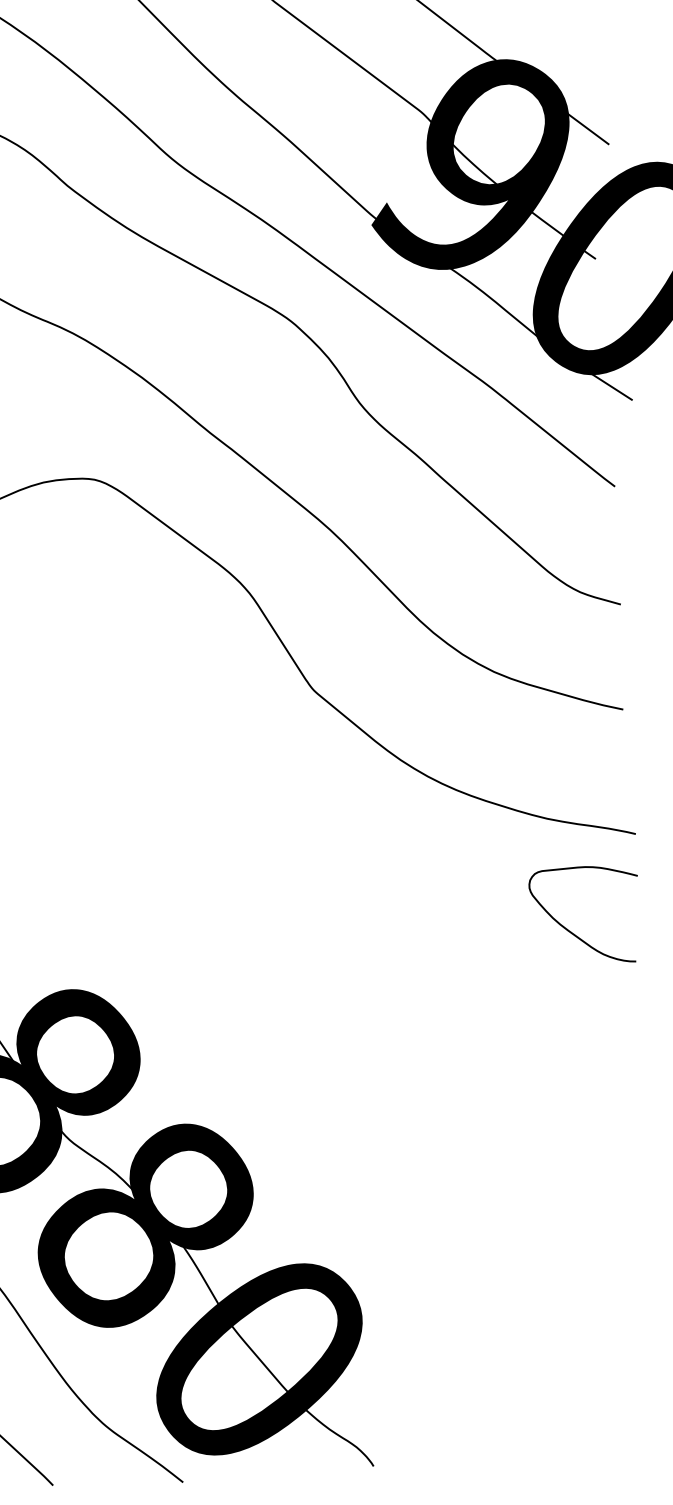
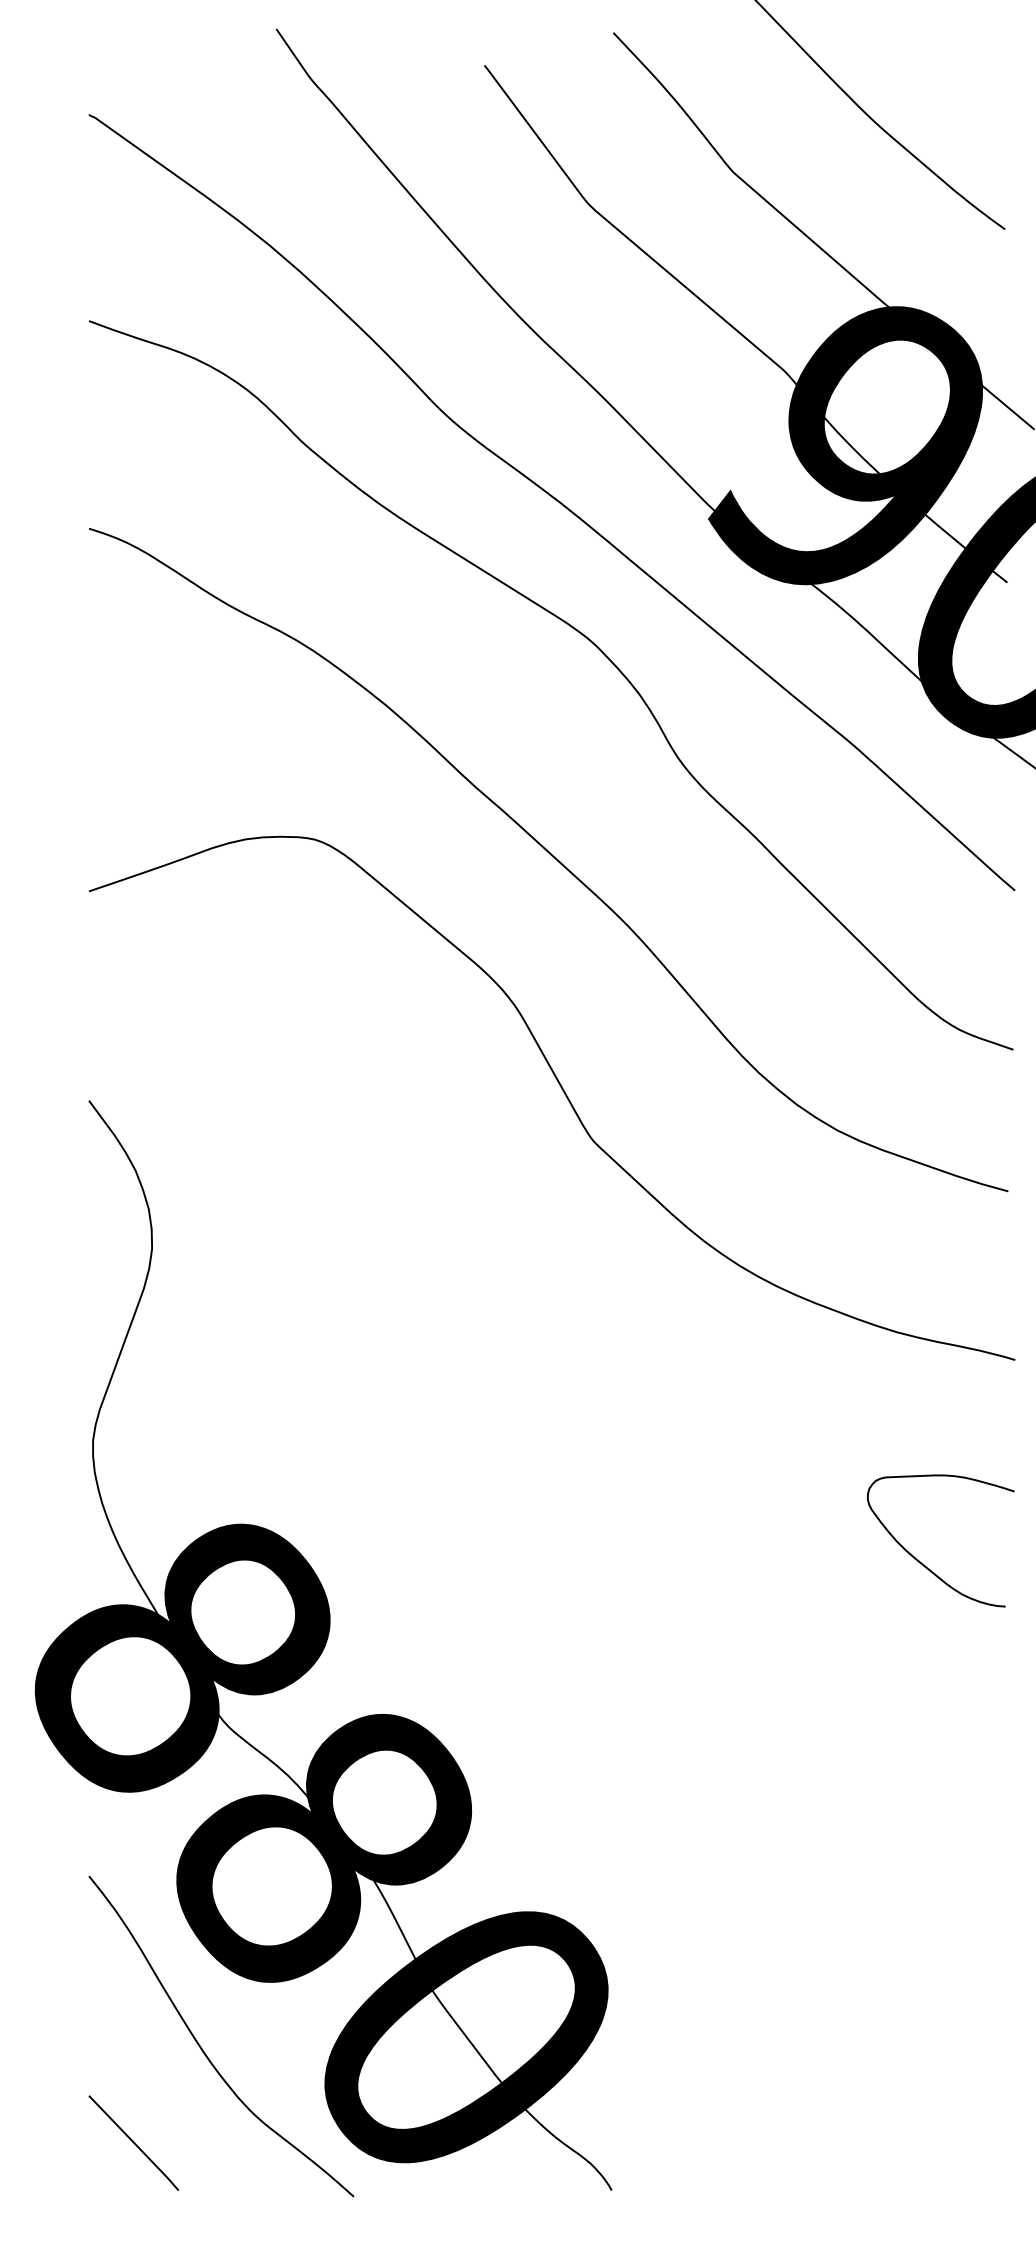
curve: (574, 933) -> (924, 1564), moved

